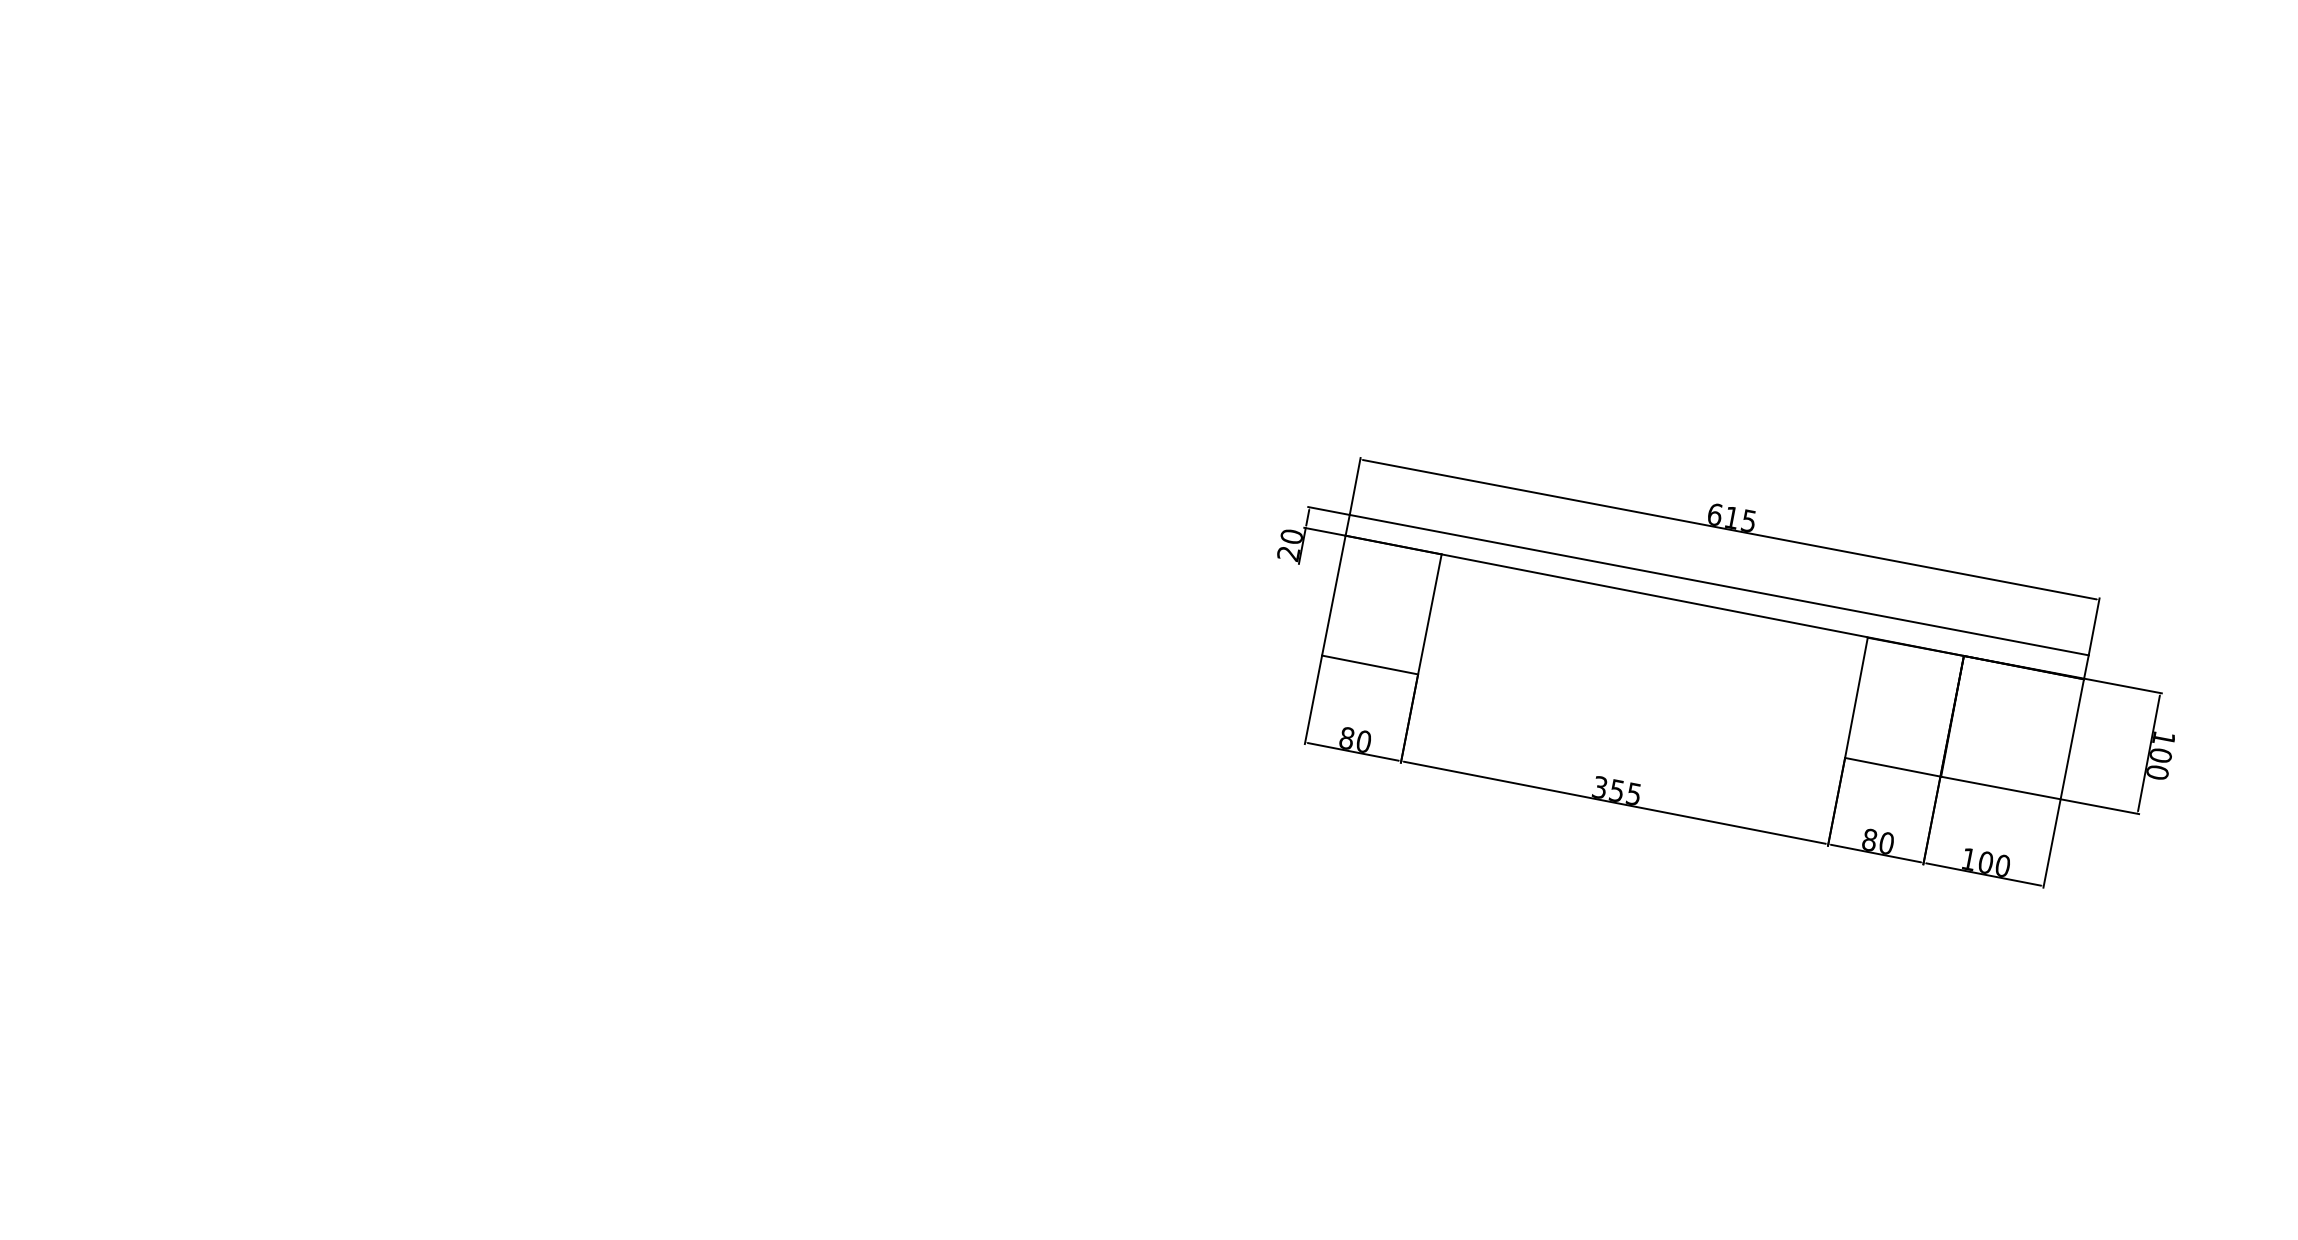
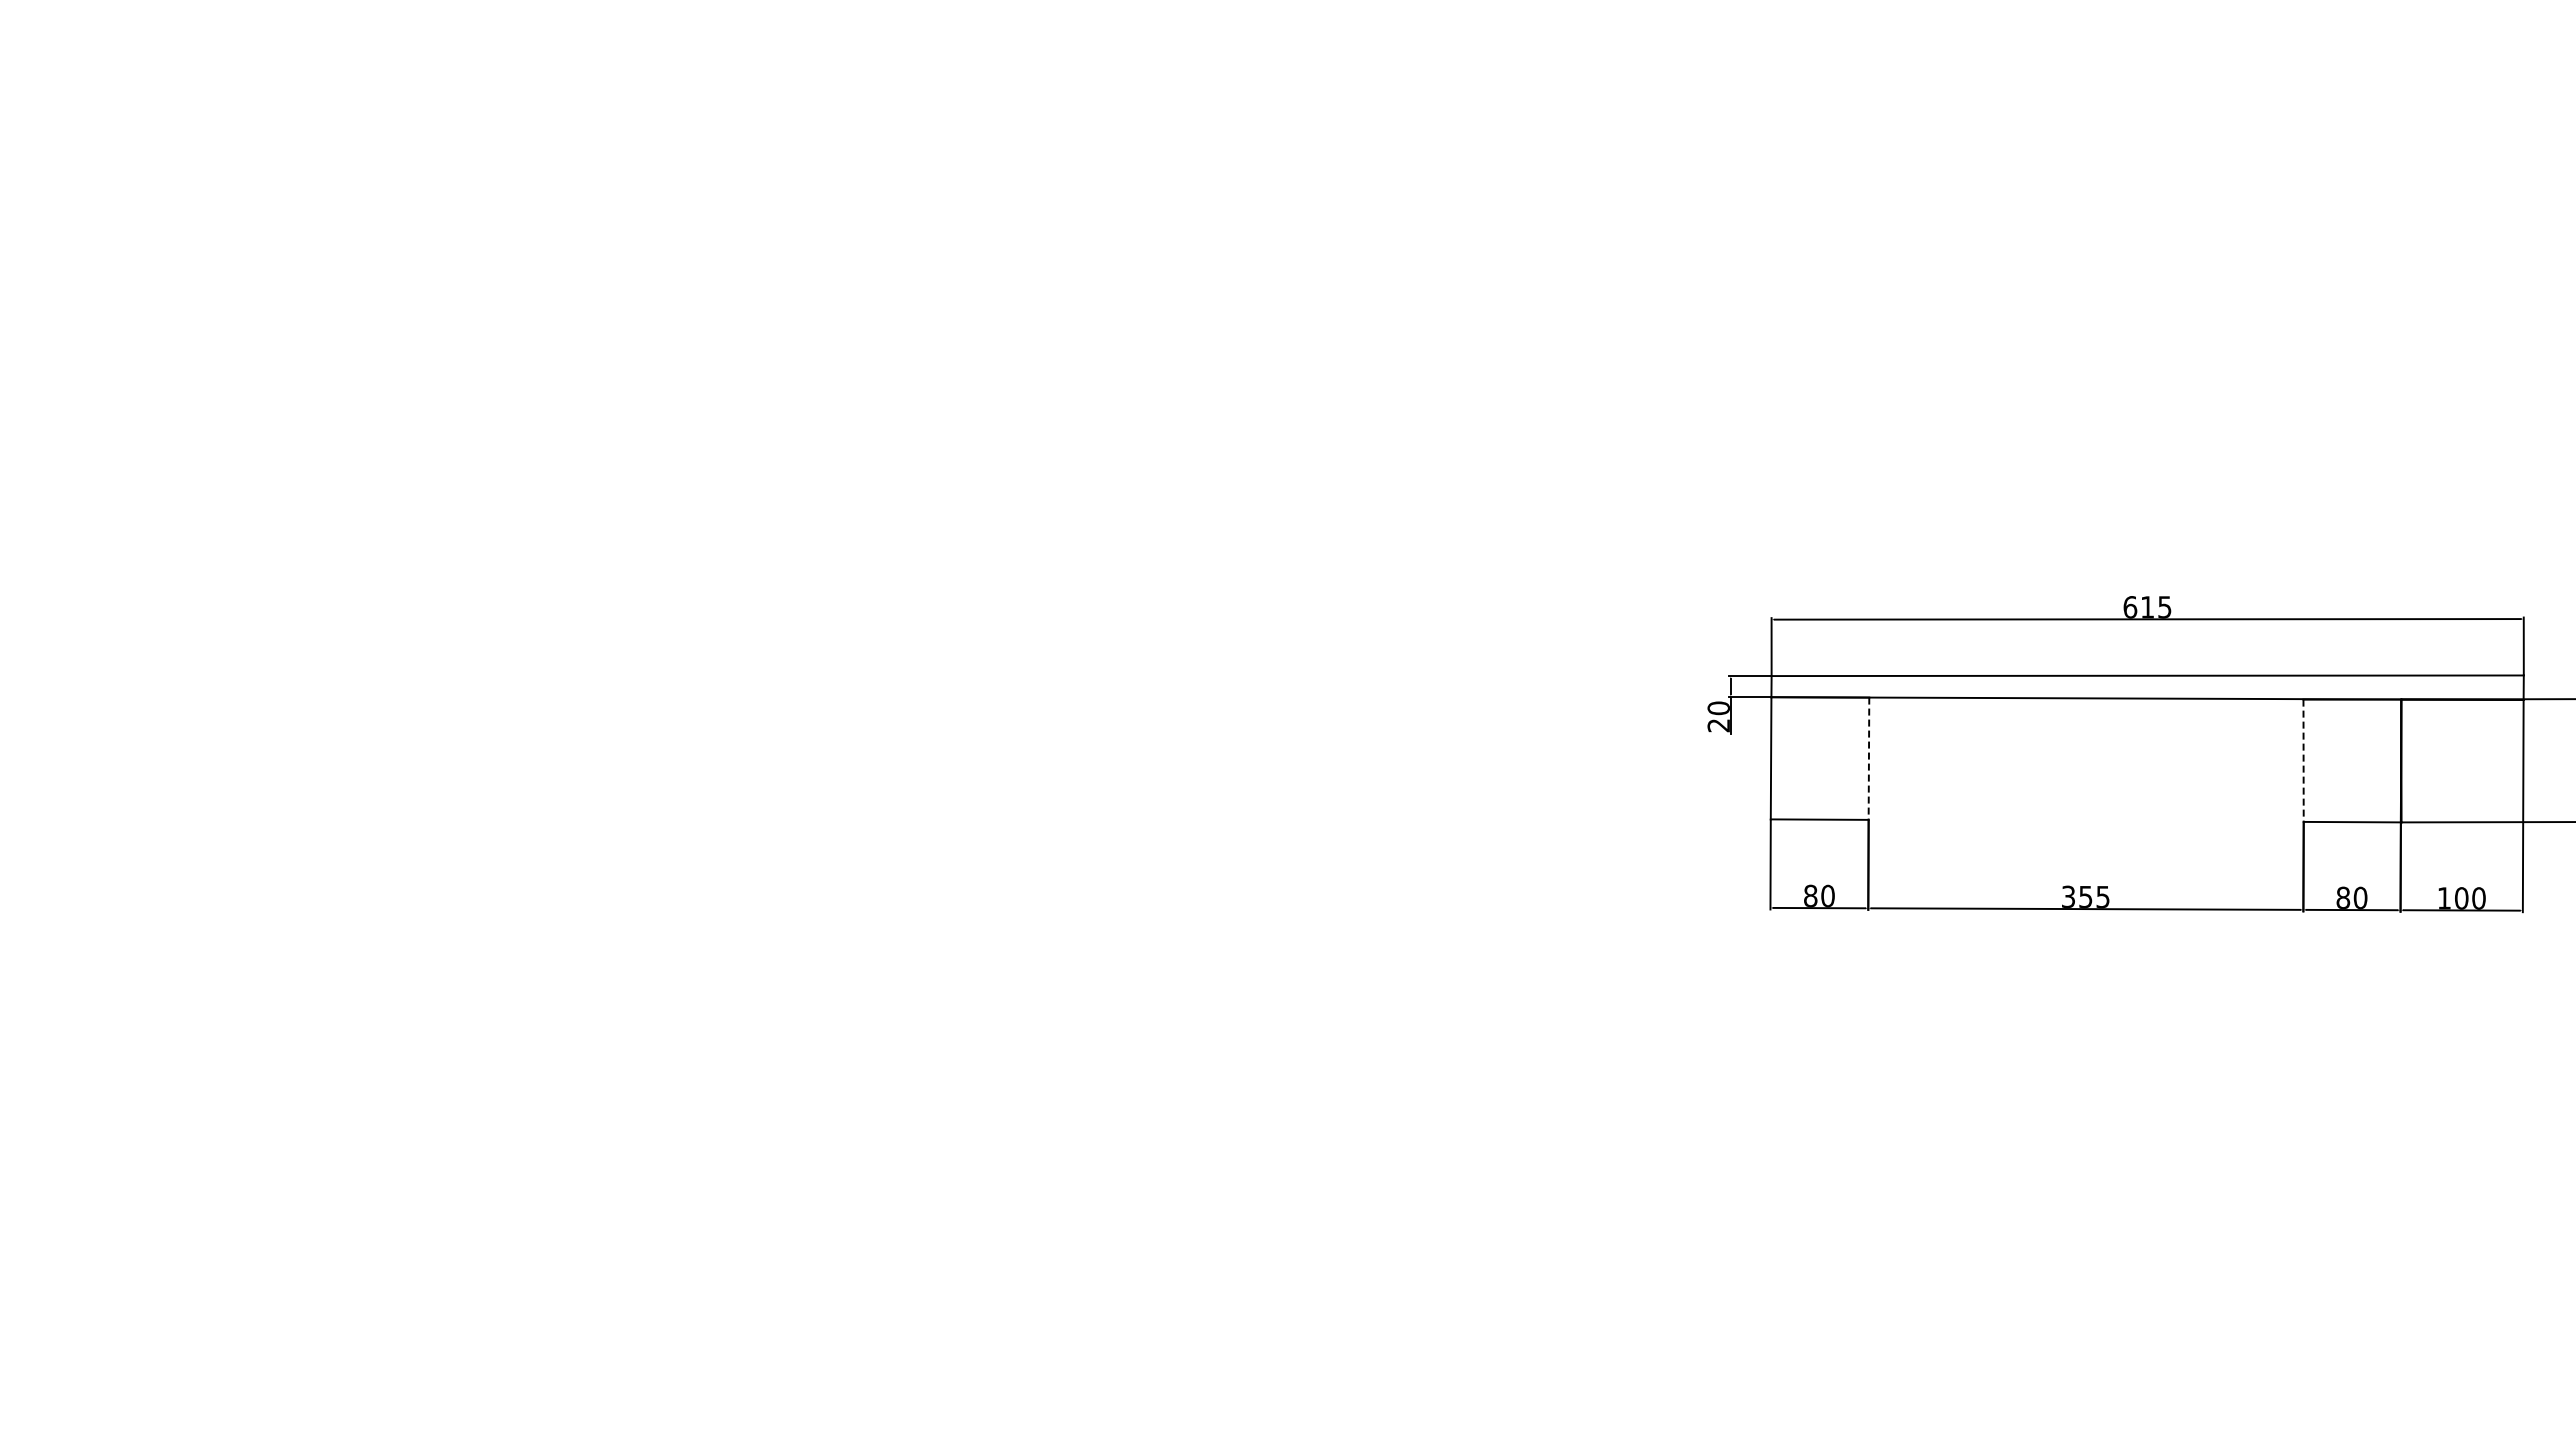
line: (1429, 615) -> (1868, 759), solid -> dashed
line: (1856, 698) -> (2303, 761), solid -> dashed

